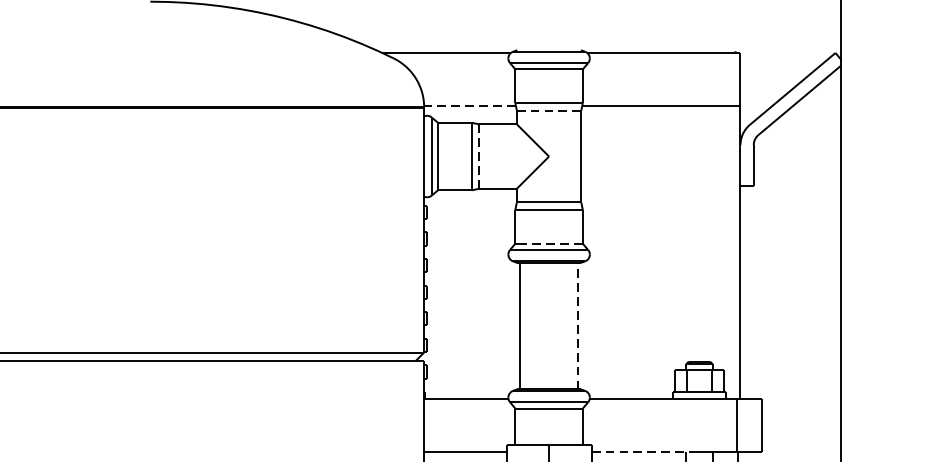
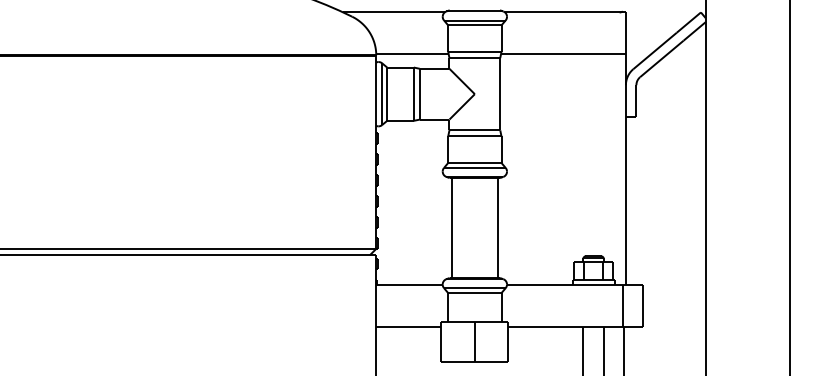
line: (468, 106) -> (411, 54), dashed -> solid
line: (552, 111) -> (477, 58), dashed -> solid
line: (478, 159) -> (419, 96), dashed -> solid
line: (551, 243) -> (476, 162), dashed -> solid
line: (577, 326) -> (497, 228), dashed -> solid
line: (644, 452) -> (550, 327), dashed -> solid

